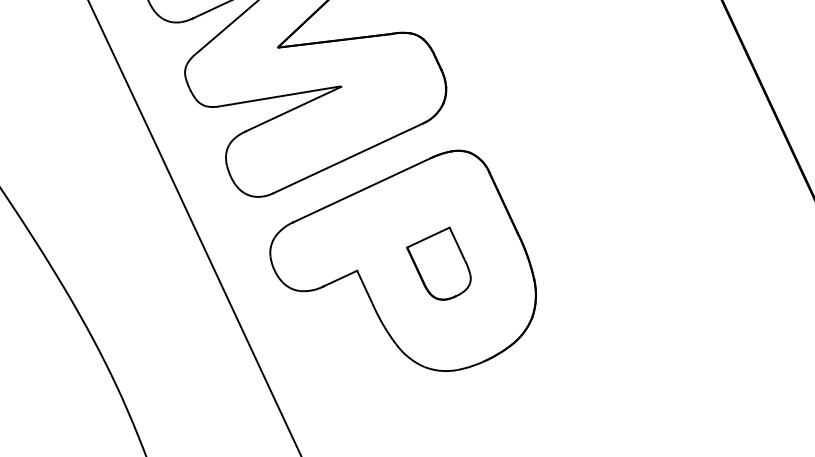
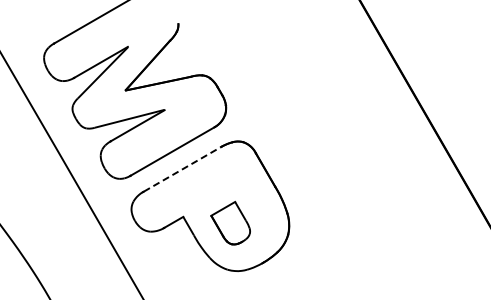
line: (362, 190) -> (182, 169), solid -> dashed
part: (438, 261) -> (230, 222), moved

